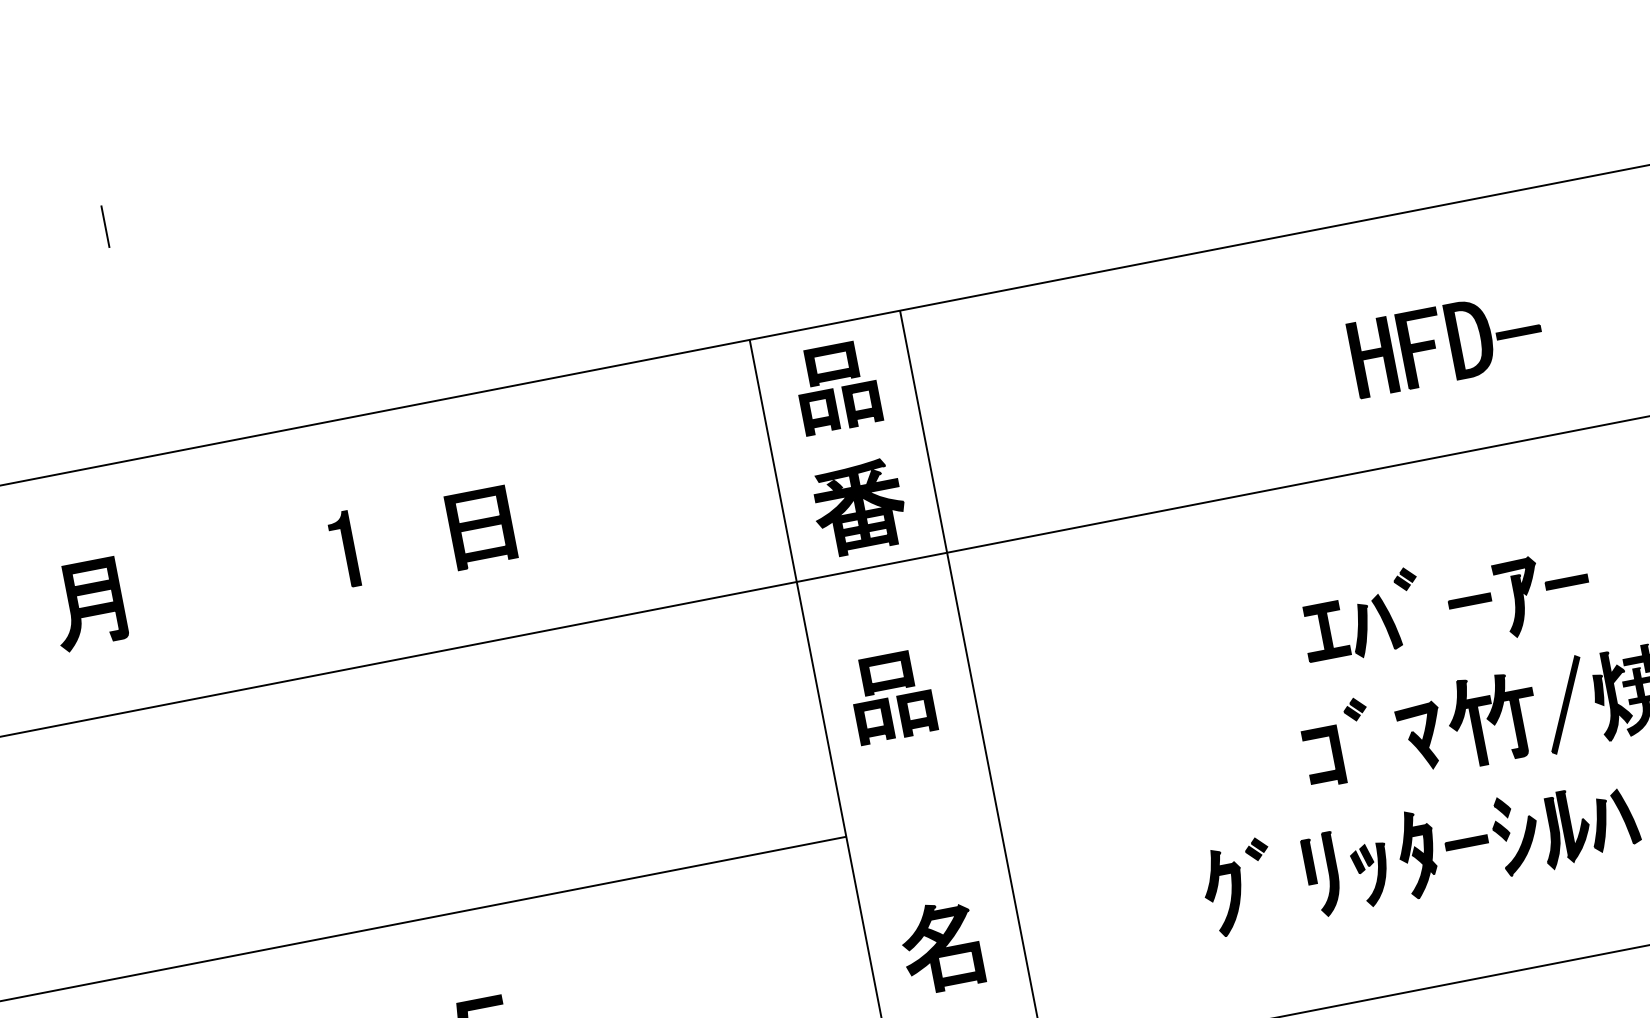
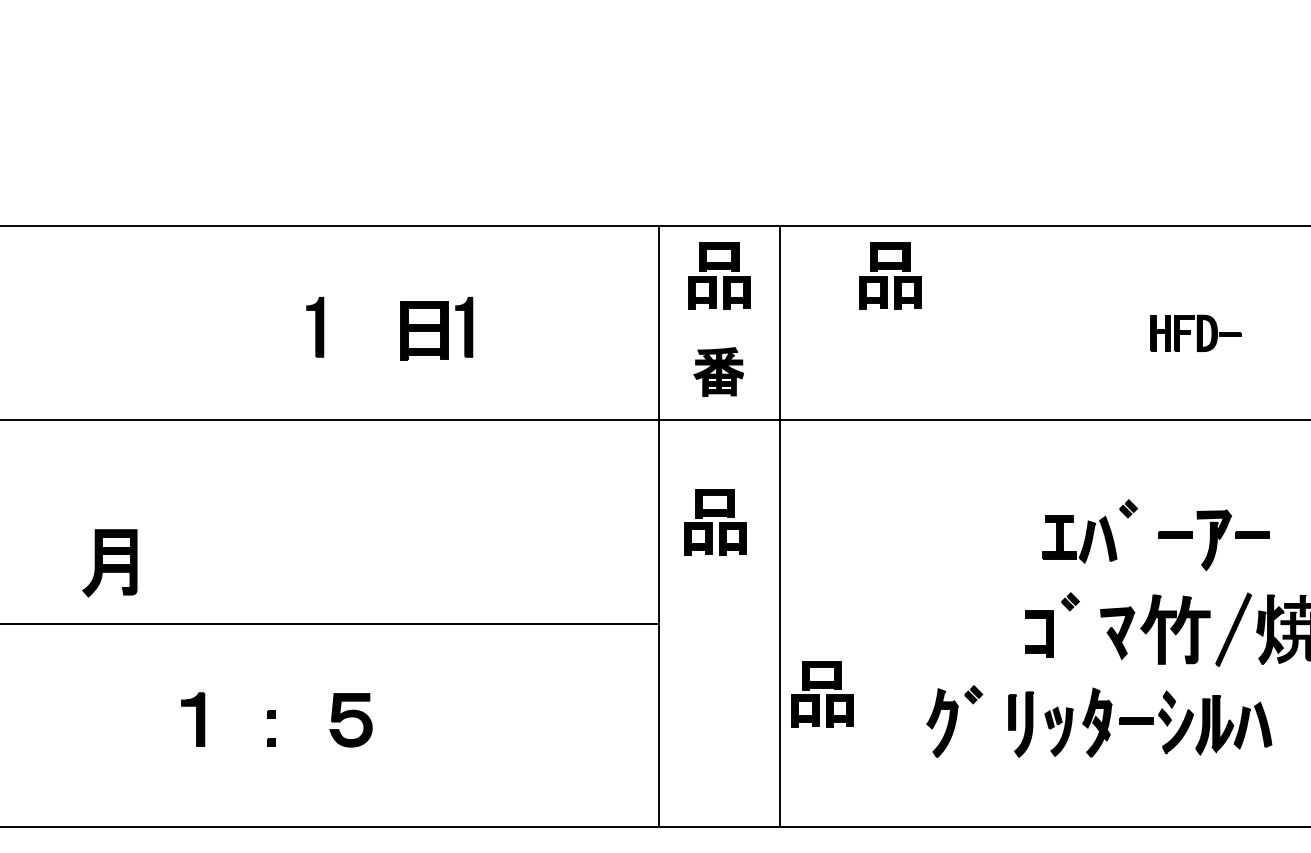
line: (105, 226) -> (179, 42), removed
part: (1446, 343) -> (1195, 333), size x0.6
part: (1050, 345) -> (890, 275), added
part: (858, 507) -> (718, 371), size x0.7
part: (530, 513) -> (464, 327), added
part: (87, 605) -> (109, 563), moved
part: (1067, 885) -> (822, 694), added
part: (940, 946) -> (715, 722), removed

